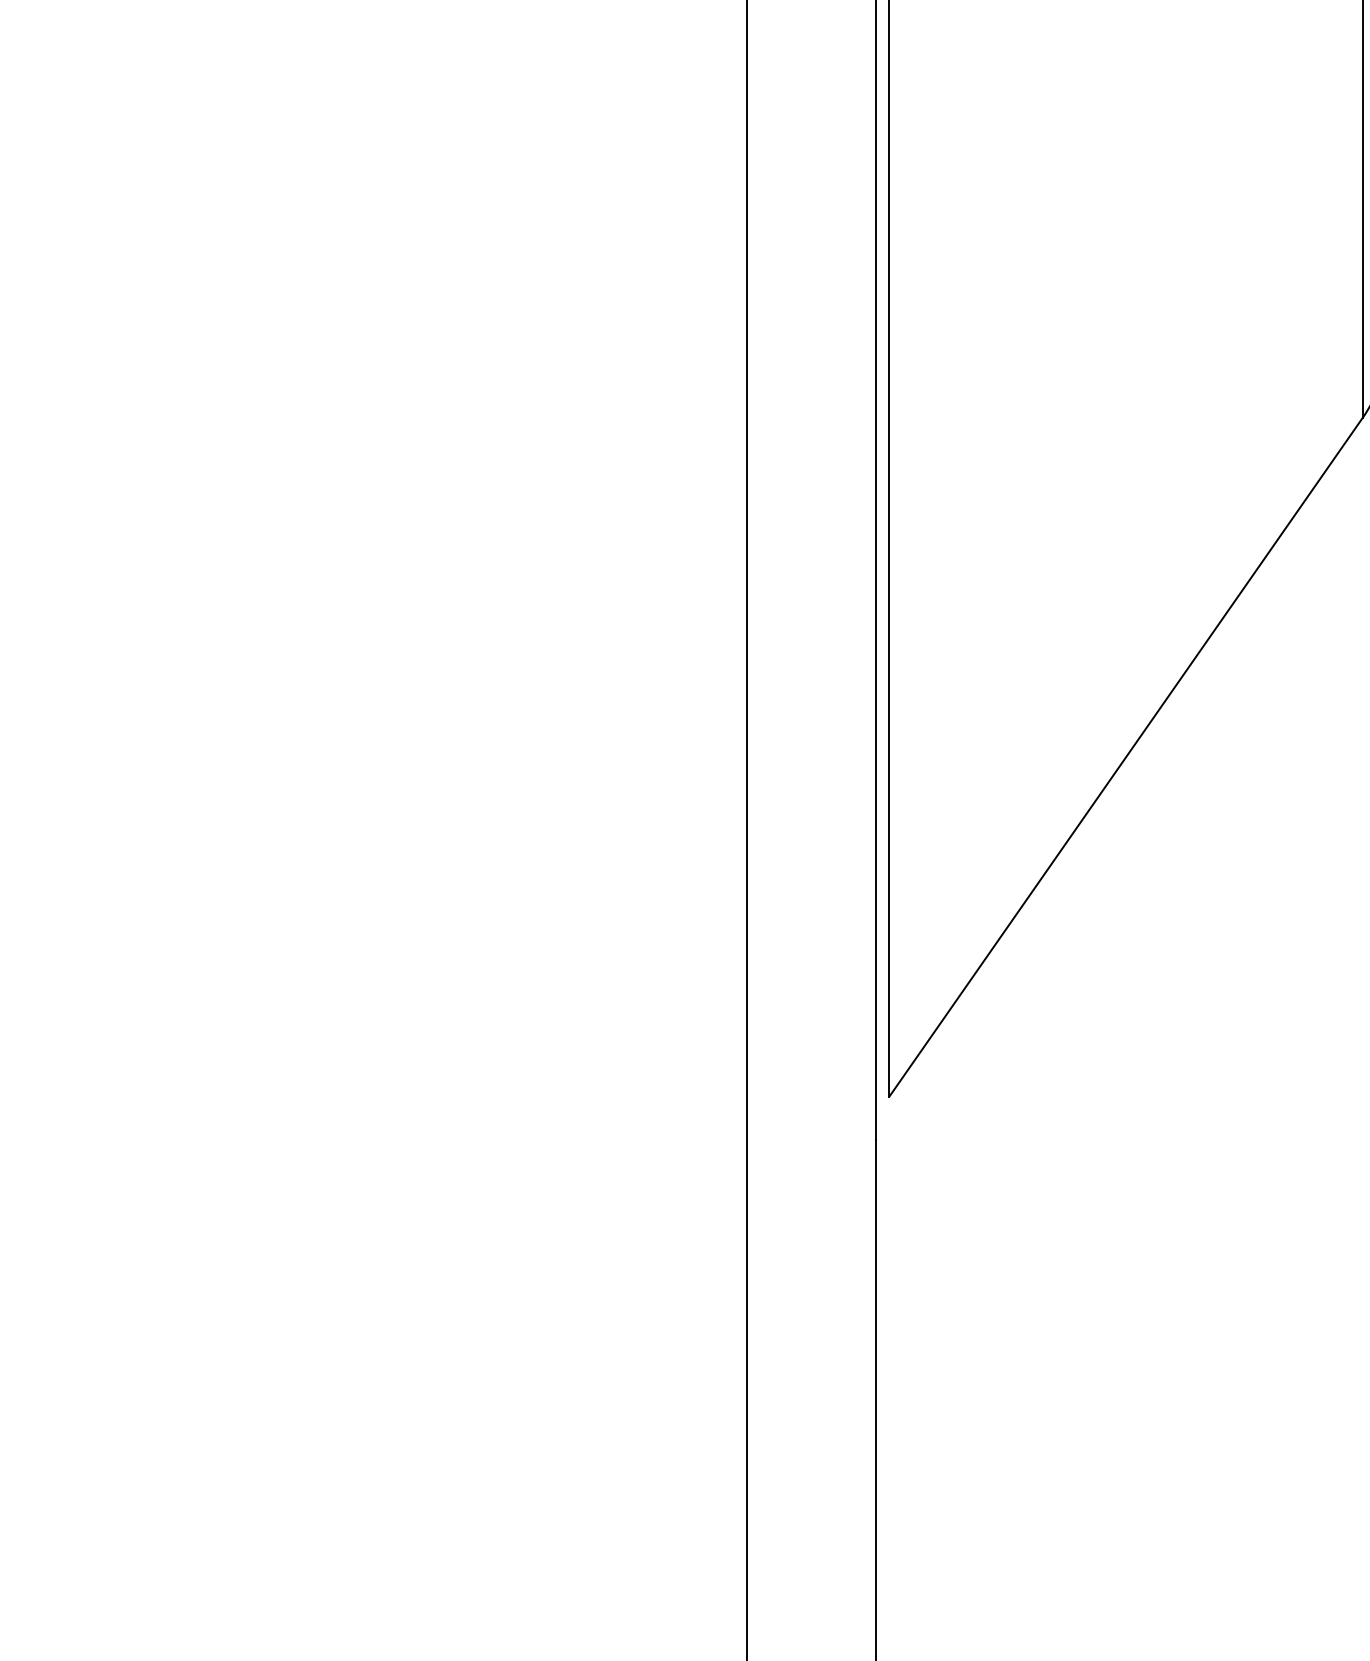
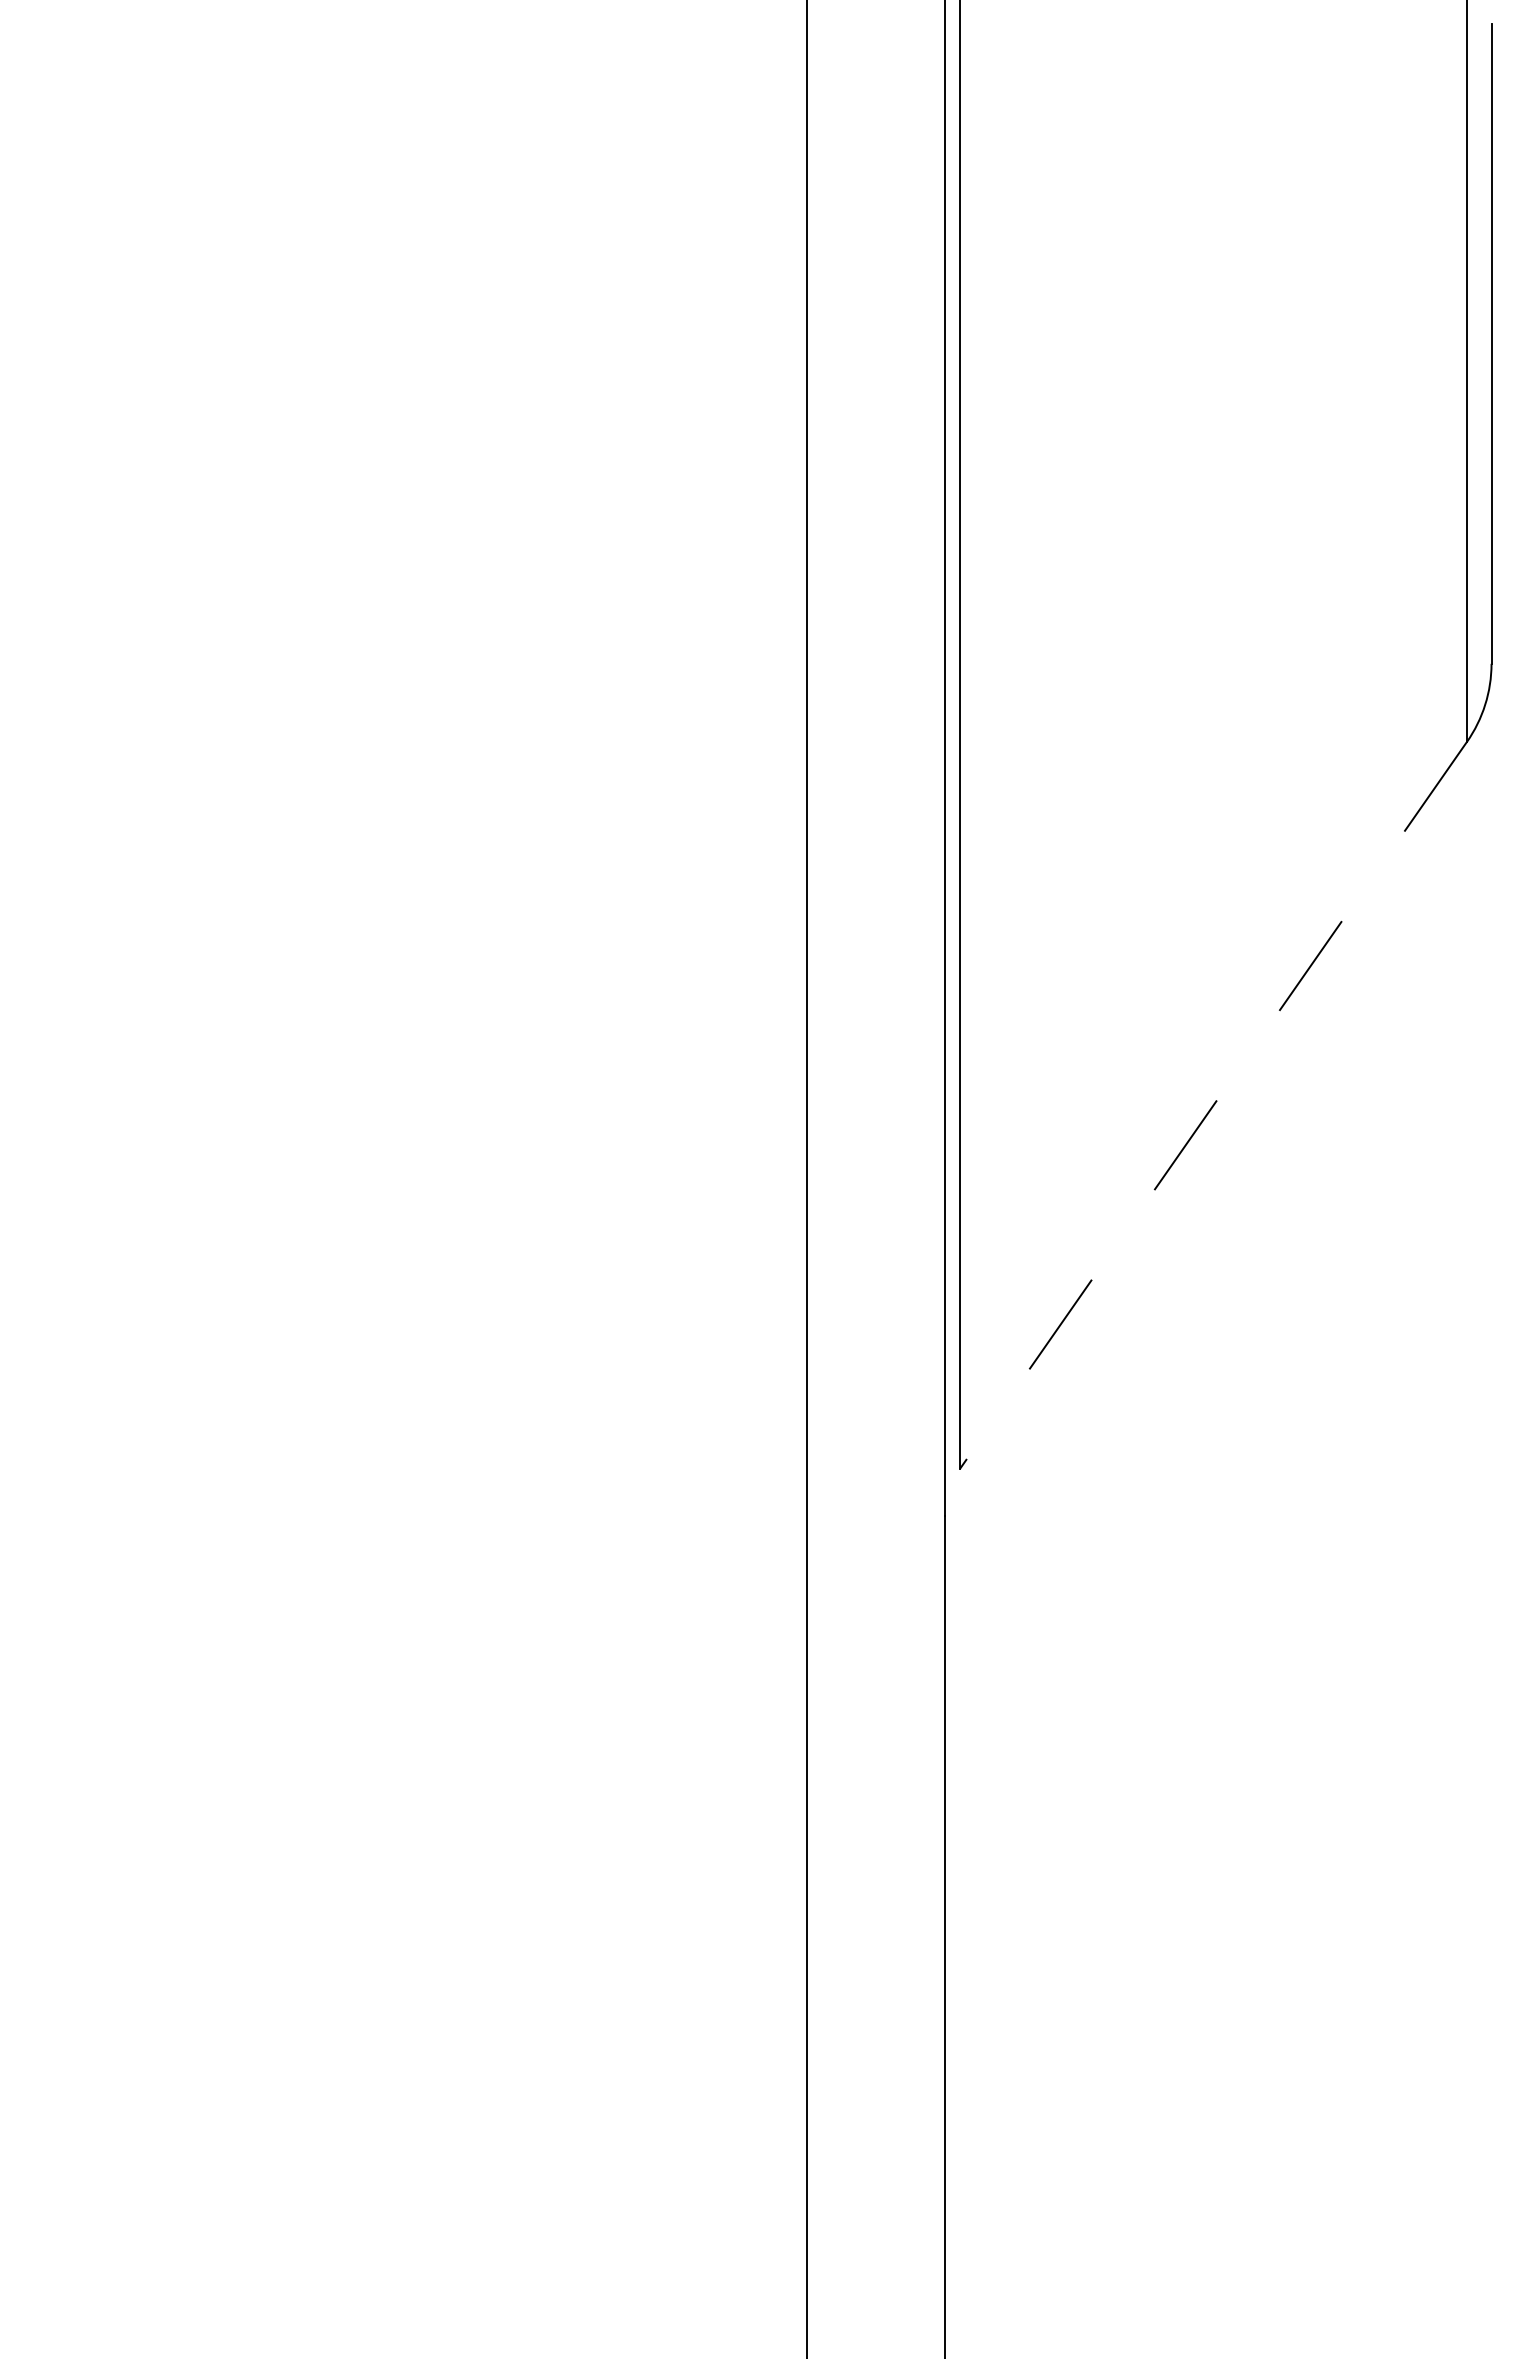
line: (1126, 757) -> (1213, 1105), solid -> dashed

